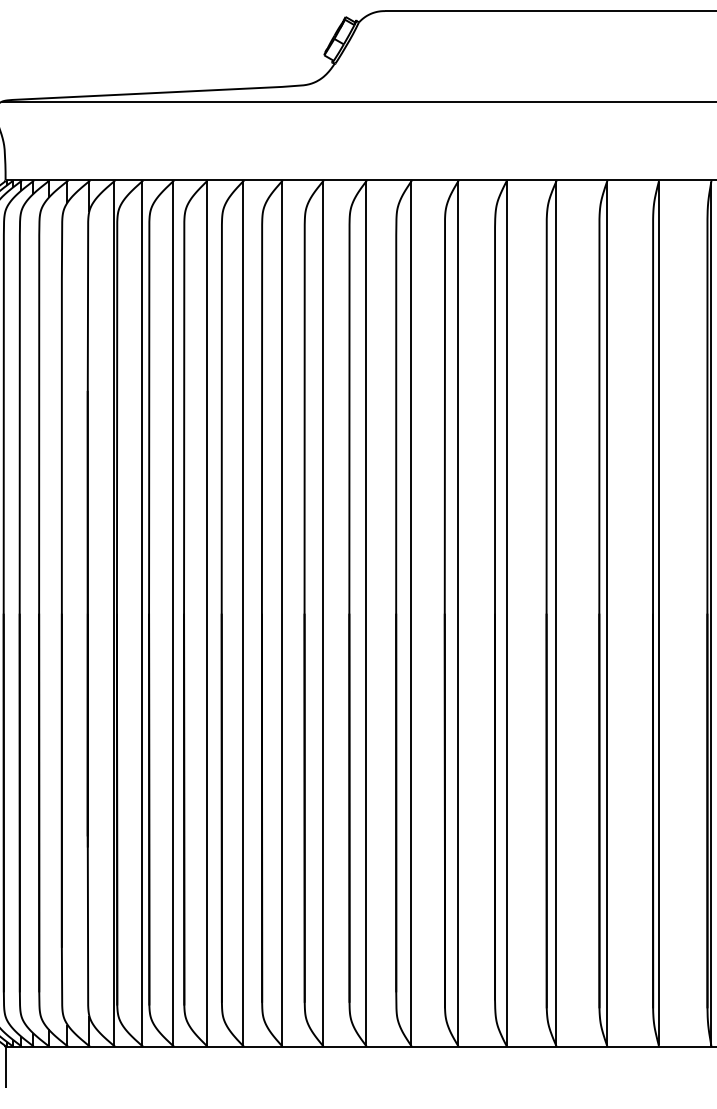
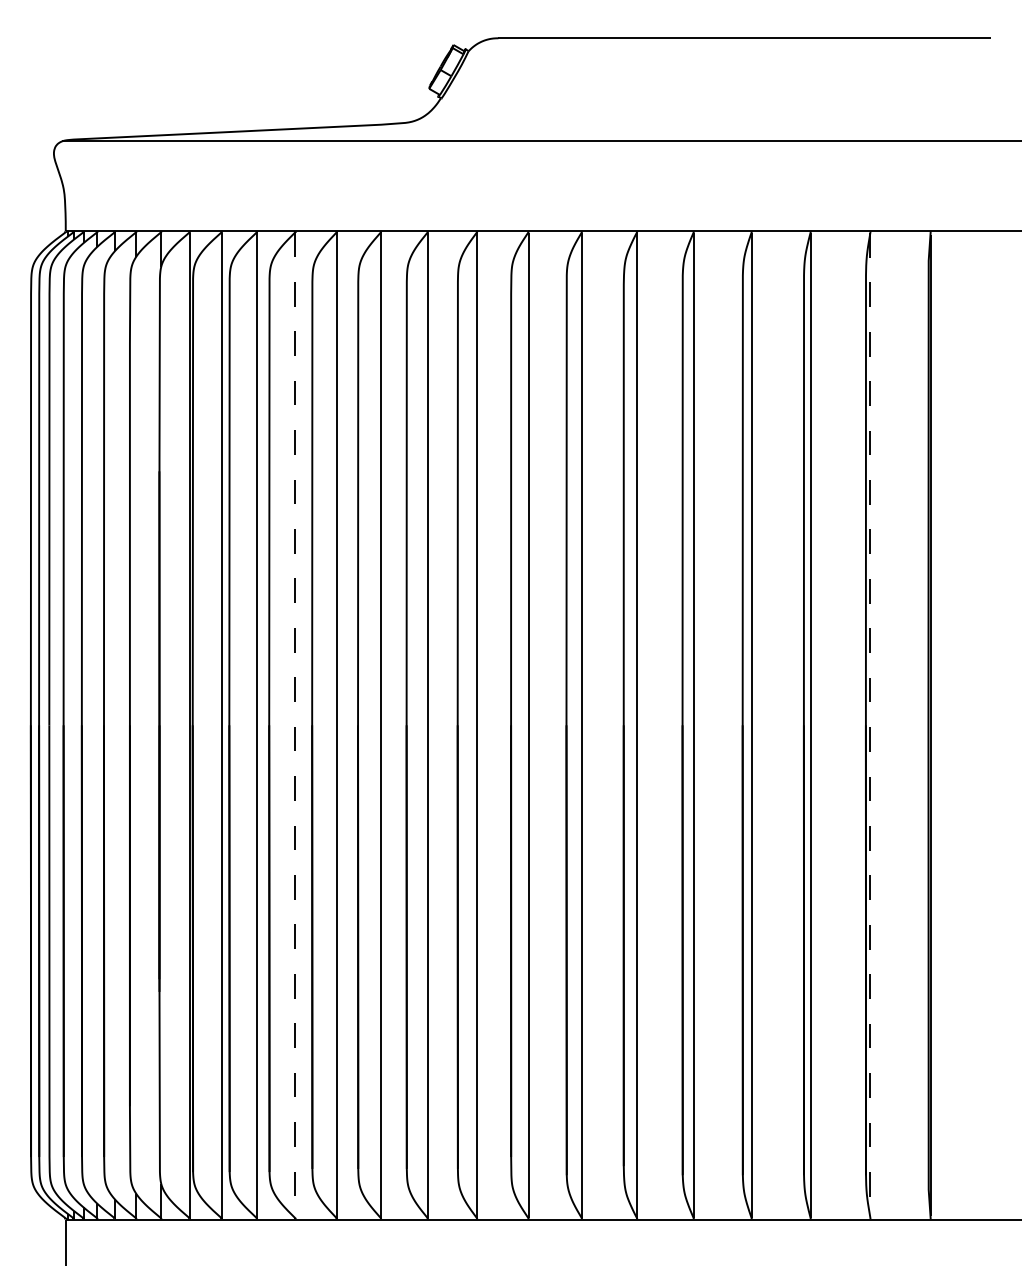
line: (207, 613) -> (295, 725), solid -> dashed
line: (711, 613) -> (870, 725), solid -> dashed

